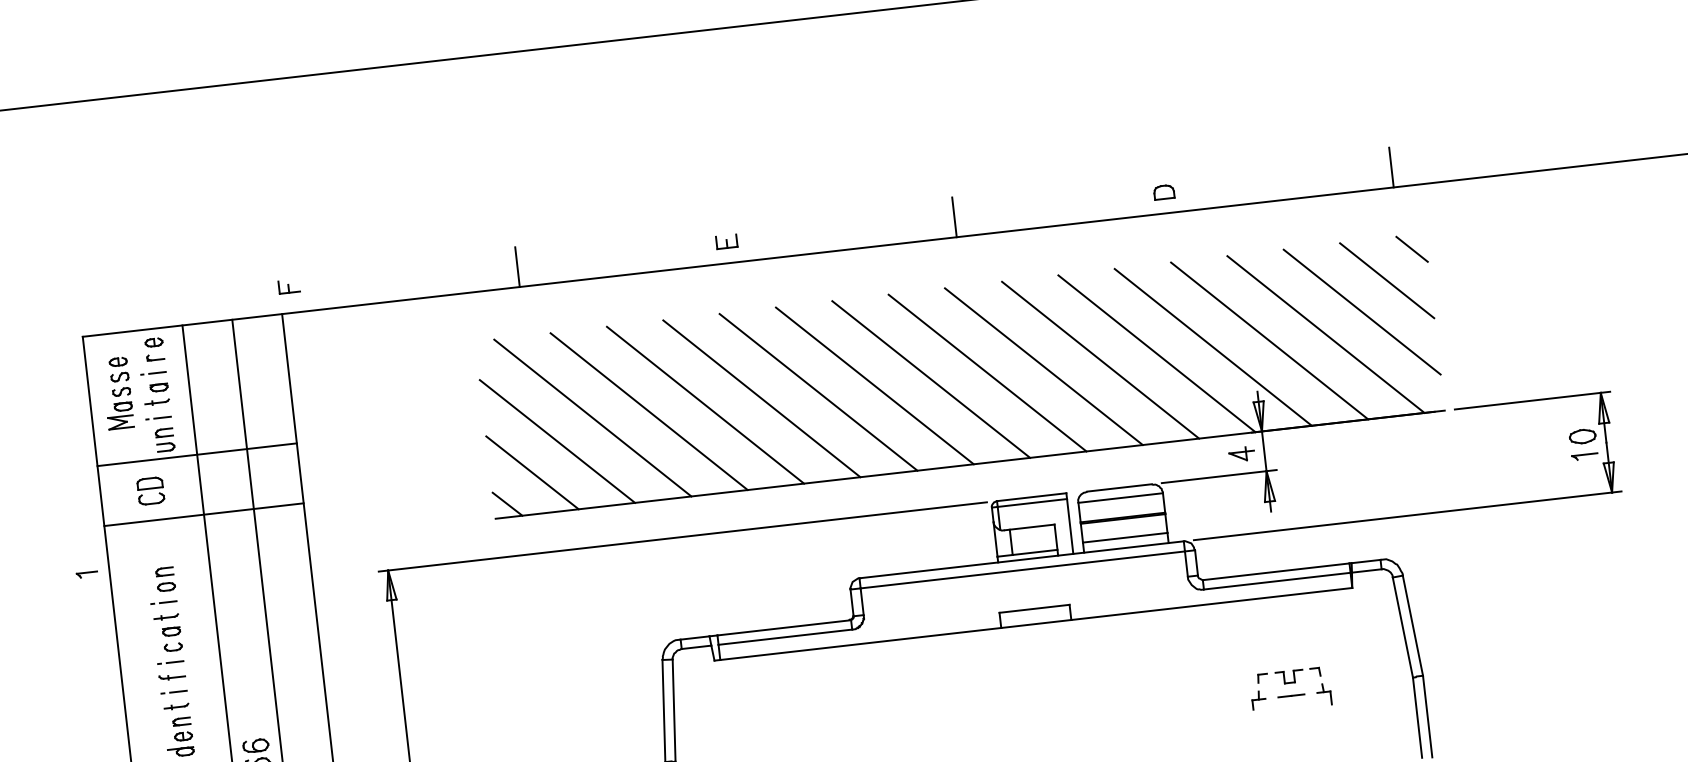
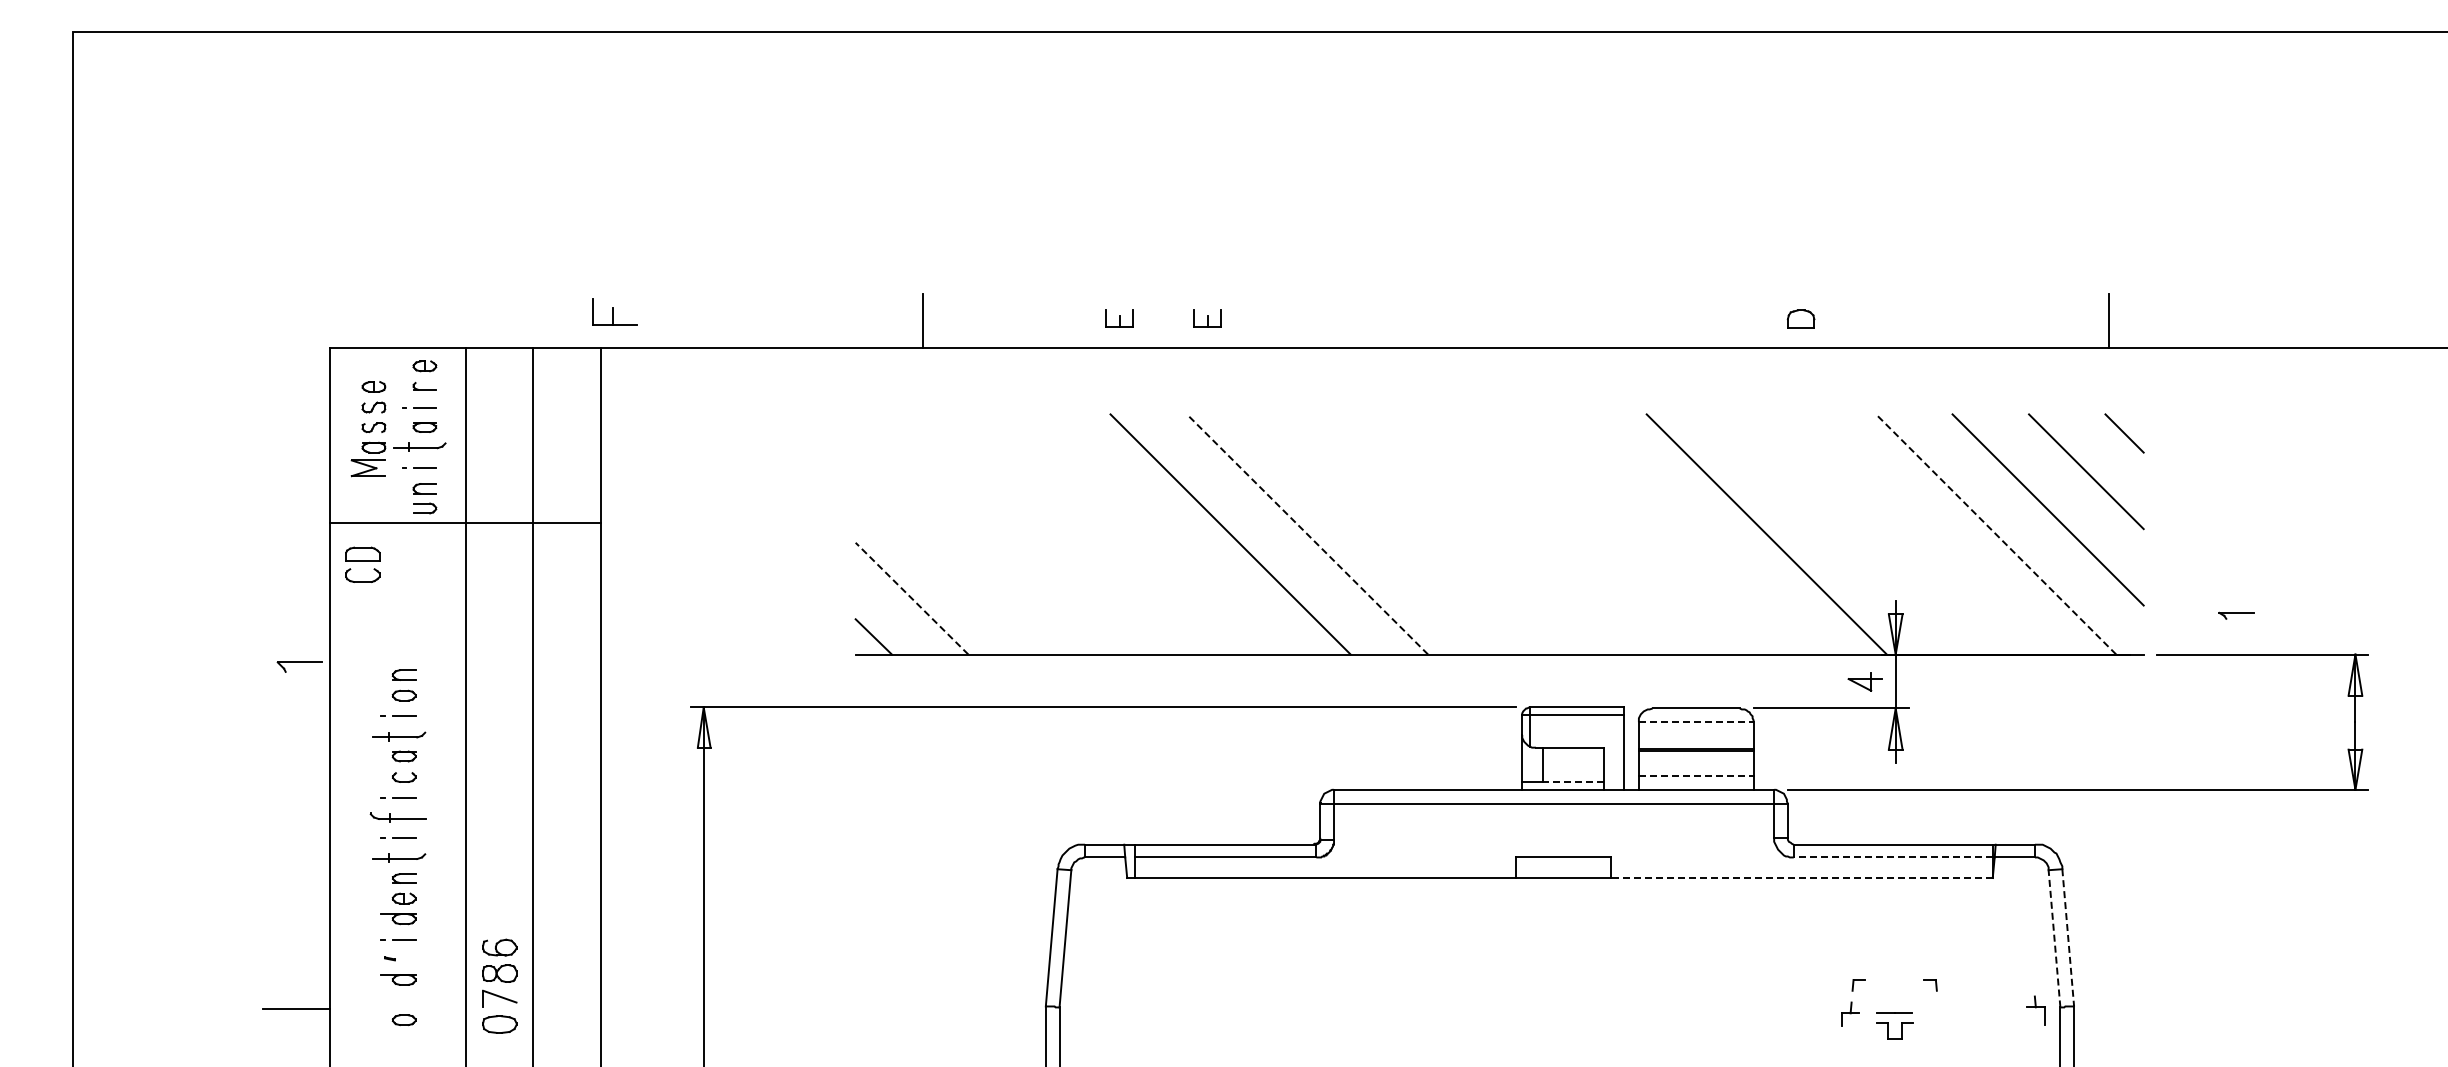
line: (954, 217) -> (1516, 320), removed
part: (661, 249) -> (1119, 318), added
part: (289, 286) -> (614, 311), size x1.6
line: (1326, 334) -> (1996, 534), solid -> dashed
line: (1269, 341) -> (1919, 534), removed
line: (1213, 347) -> (1843, 534), removed
line: (1100, 360) -> (1690, 534), removed
line: (1043, 366) -> (1612, 534), removed
line: (987, 373) -> (1536, 534), removed
line: (931, 379) -> (1460, 534), removed
line: (874, 386) -> (1383, 534), removed
line: (818, 392) -> (1307, 534), solid -> dashed
part: (157, 402) -> (420, 446), size x1.6
line: (705, 405) -> (1154, 534), removed
line: (649, 411) -> (1077, 534), removed
line: (593, 418) -> (1001, 534), removed
part: (1582, 436) -> (2324, 710), removed
line: (556, 441) -> (949, 560), removed
part: (1584, 456) -> (2236, 615), moved
line: (532, 472) -> (911, 598), solid -> dashed
part: (150, 490) -> (362, 564), moved
line: (1120, 498) -> (1696, 722), solid -> dashed
line: (203, 514) -> (465, 604), removed
line: (1125, 538) -> (1696, 776), solid -> dashed
line: (1034, 552) -> (1572, 781), solid -> dashed
part: (86, 575) -> (299, 667), size x1.6
line: (1276, 581) -> (1892, 857), solid -> dashed
line: (1212, 604) -> (1802, 878), solid -> dashed
part: (166, 616) -> (399, 735), size x1.6
line: (1413, 625) -> (2068, 937), solid -> dashed
line: (1402, 627) -> (2054, 938), solid -> dashed
part: (172, 676) -> (398, 816), size x1.6
part: (1289, 676) -> (1894, 1030), moved
part: (1323, 694) -> (2035, 1010), moved
part: (176, 706) -> (399, 857), size x1.6
part: (255, 745) -> (499, 921), removed

